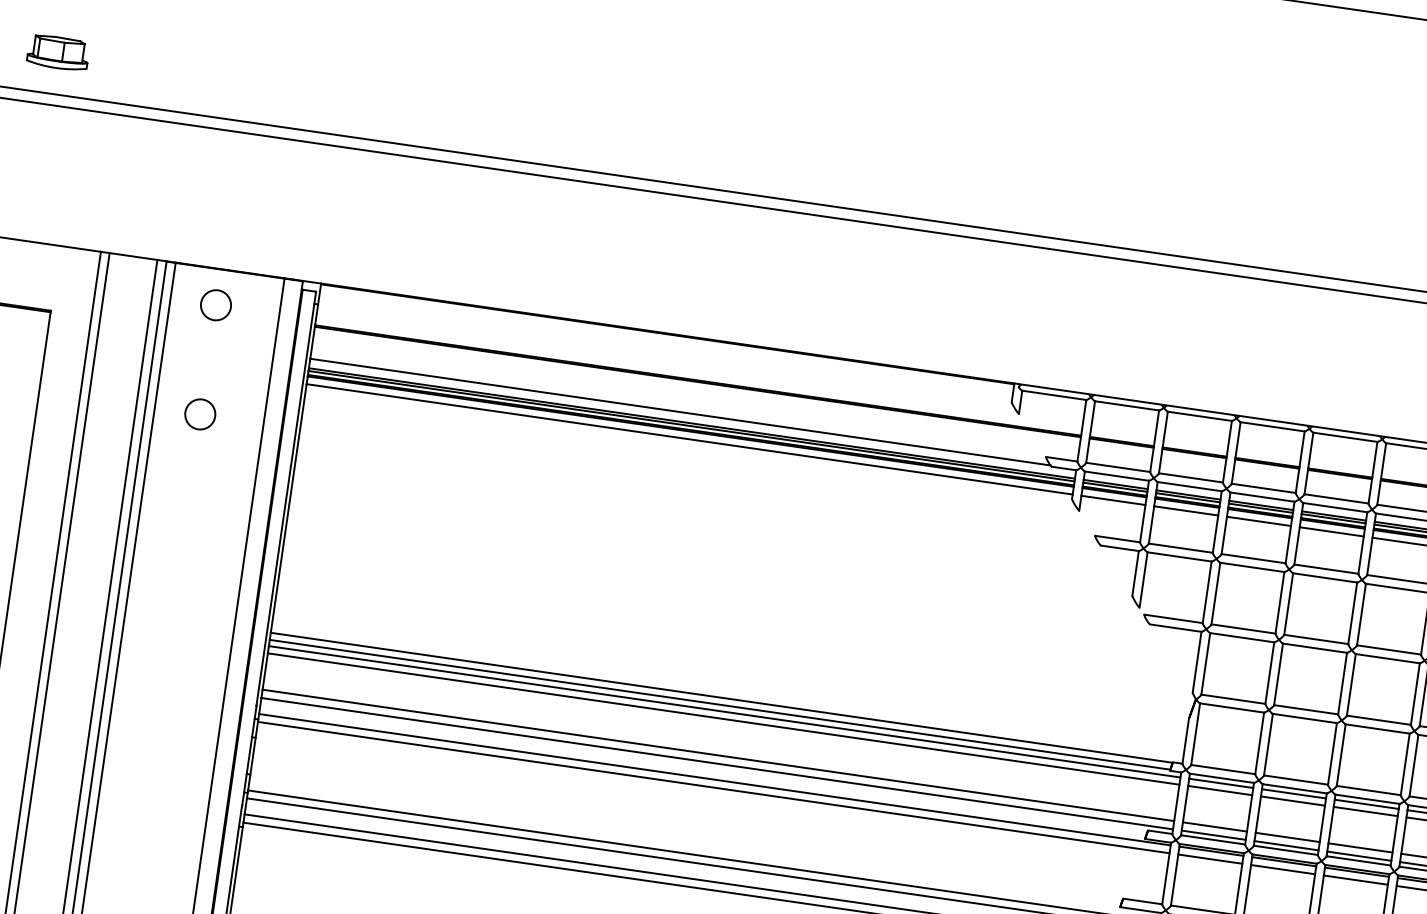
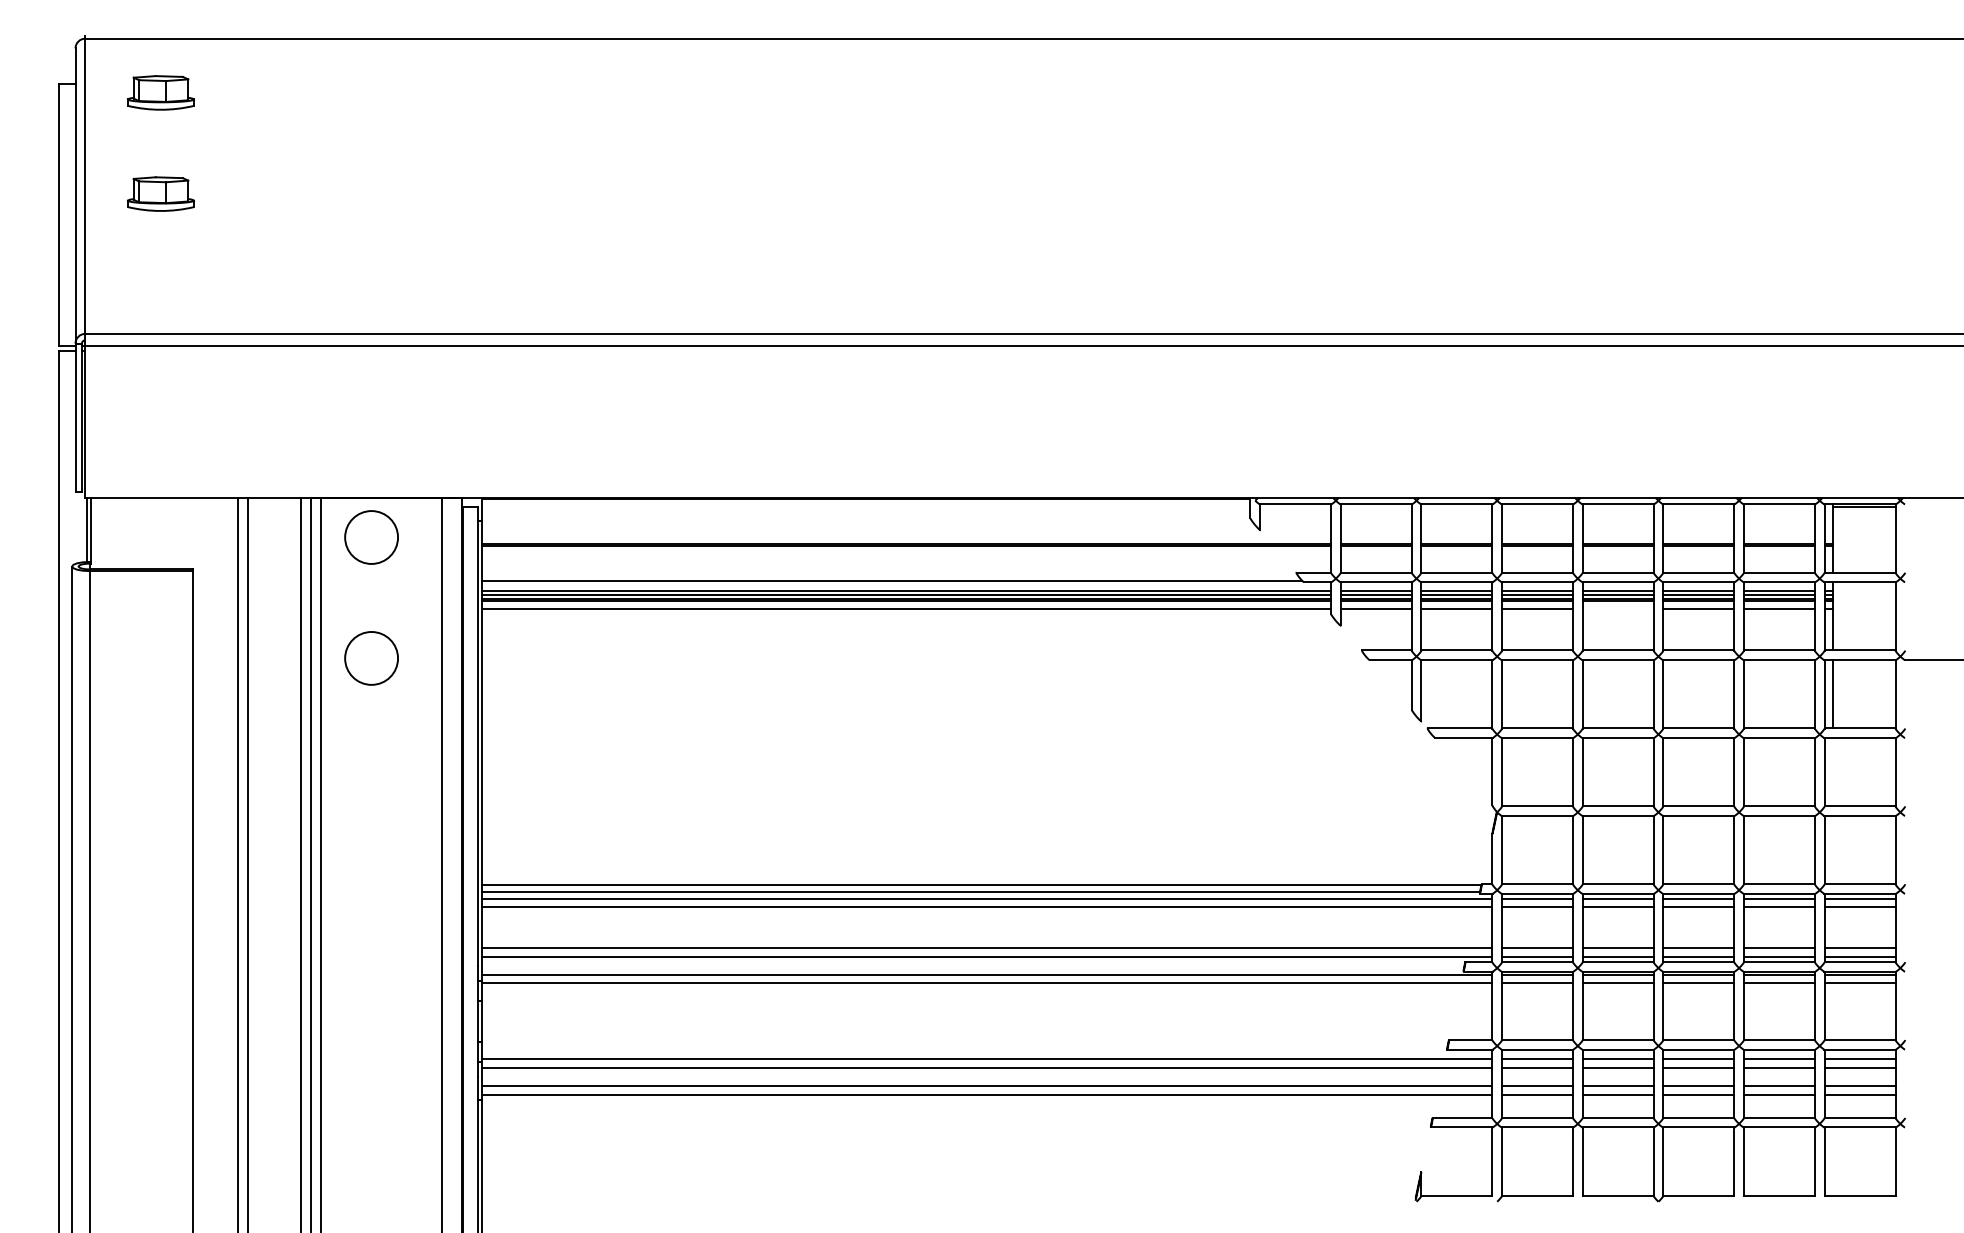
part: (58, 52) -> (160, 287), removed
circle: (216, 305) -> (371, 537), size x1.6
circle: (200, 414) -> (371, 658), size x1.6
line: (1331, 532) -> (1617, 609), removed

